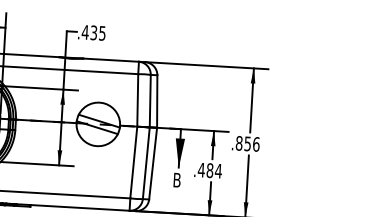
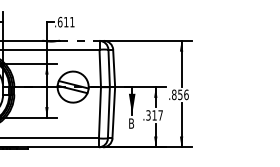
text: (92, 31) -> (65, 21), .435 -> .611
line: (110, 59) -> (79, 40), solid -> dashed
text: (209, 170) -> (154, 115), .484 -> .317

